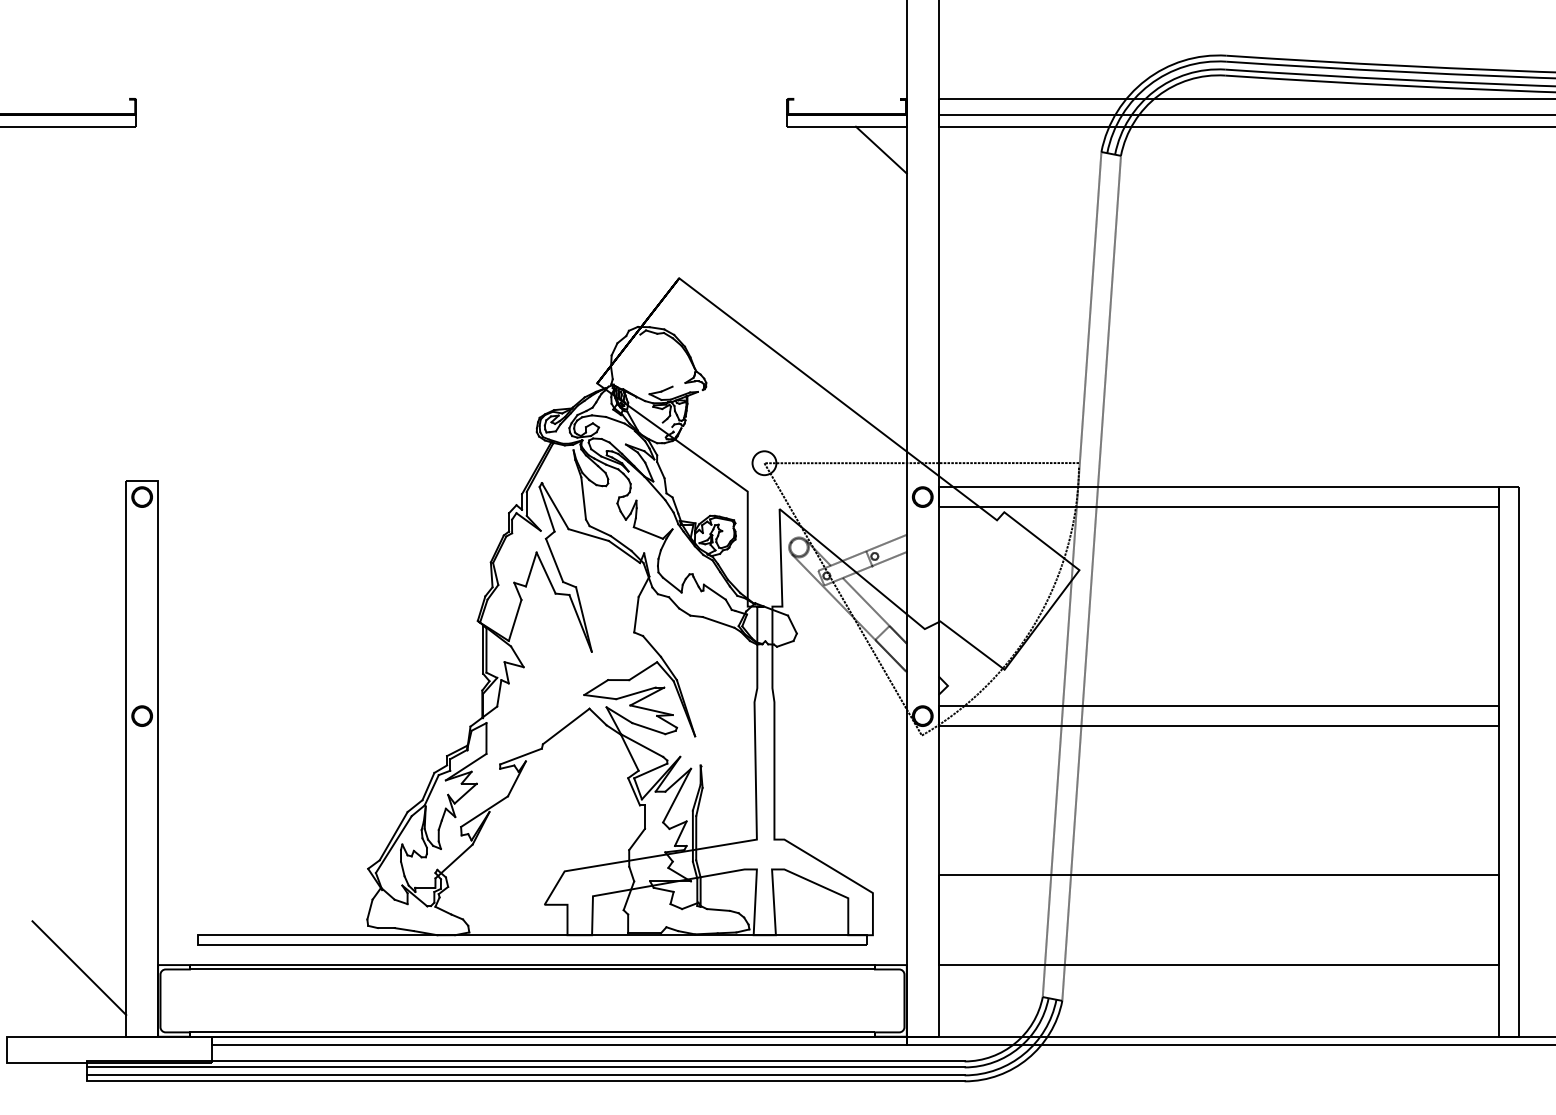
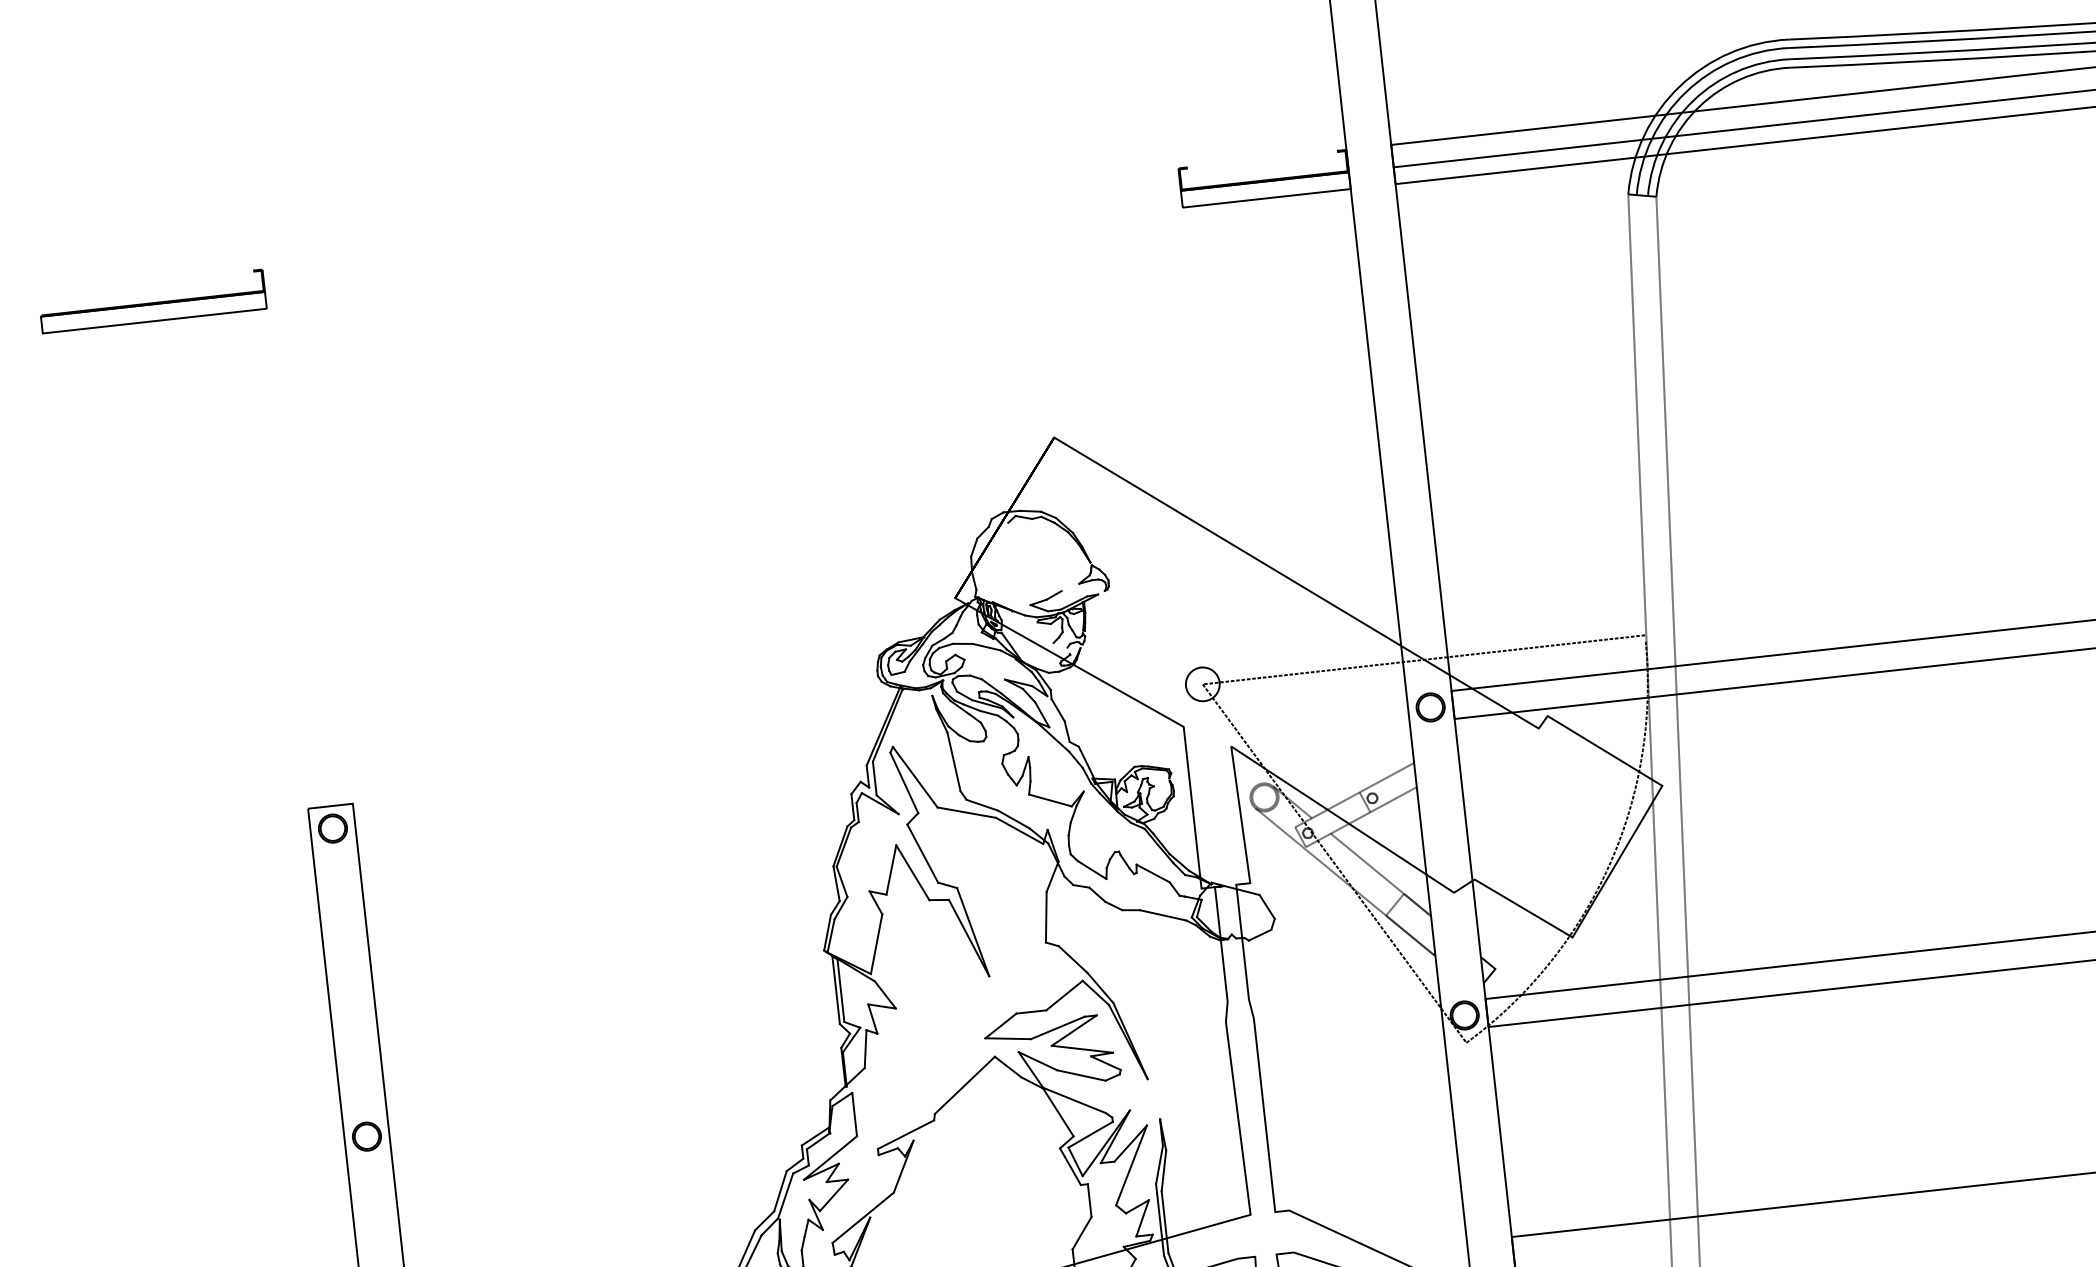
line: (880, 149) -> (1317, 225), removed

